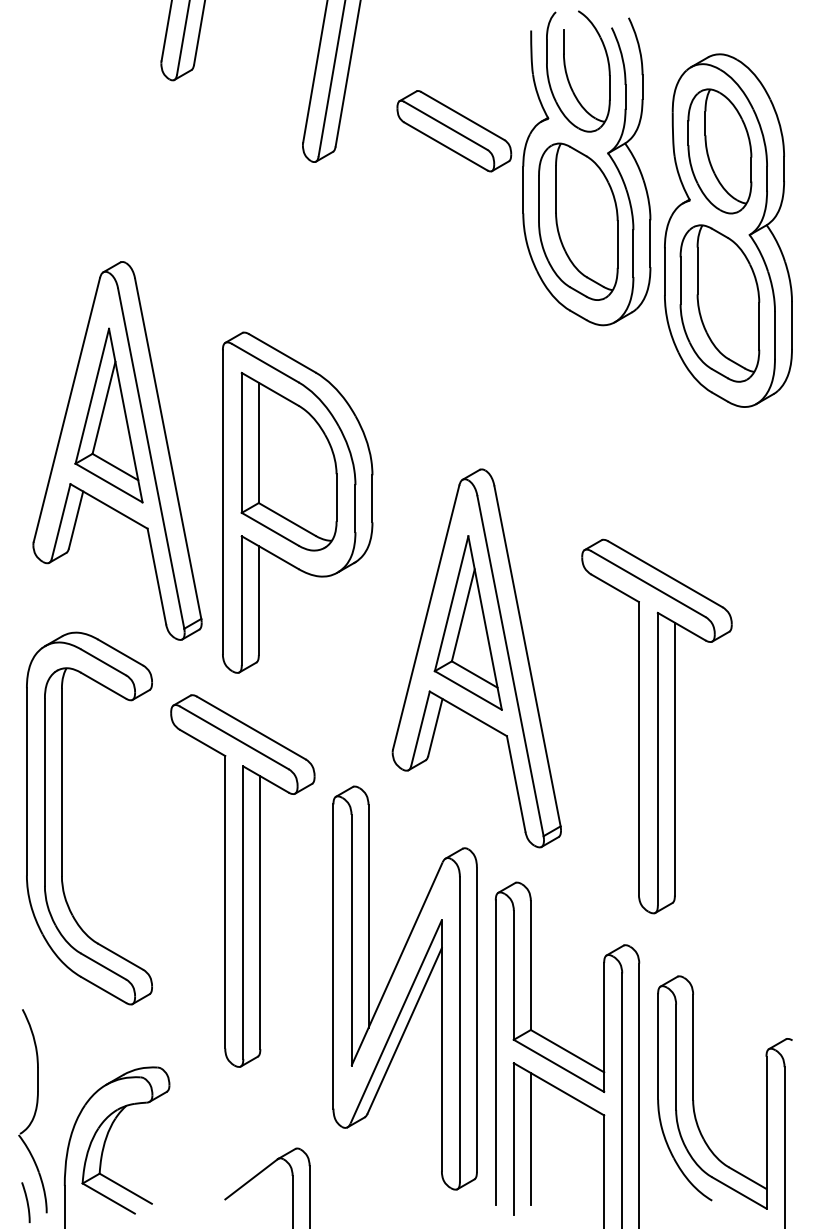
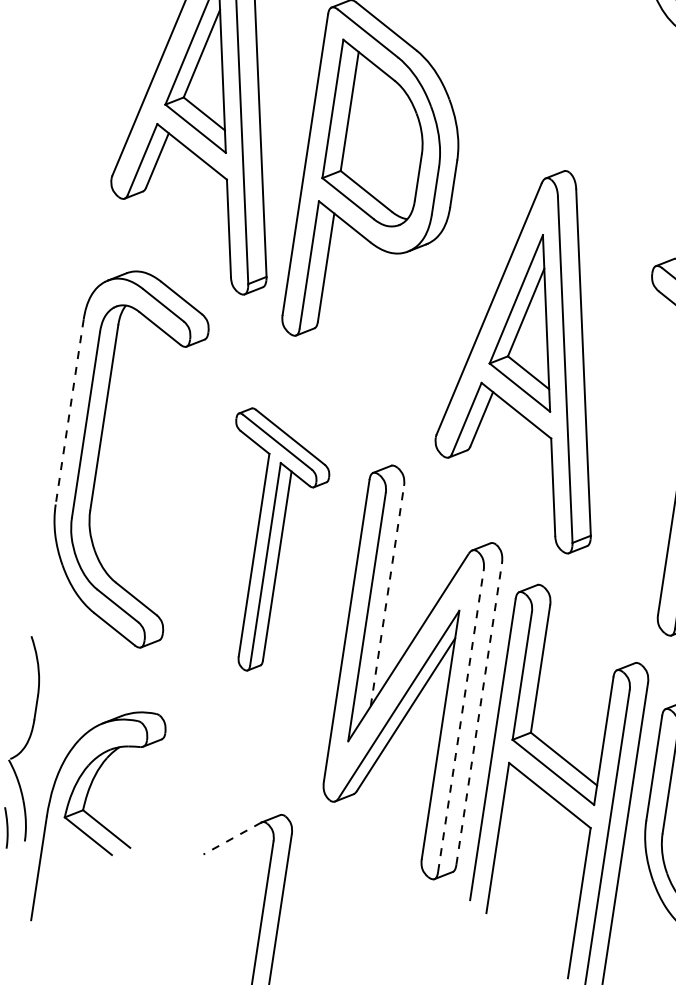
line: (26, 781) -> (69, 411), solid -> dashed
part: (242, 880) -> (268, 541), size x0.7
line: (368, 916) -> (387, 596), solid -> dashed
line: (476, 1019) -> (478, 714), solid -> dashed
line: (459, 1029) -> (460, 721), solid -> dashed
line: (530, 1139) -> (514, 840), removed
line: (251, 1179) -> (232, 838), solid -> dashed

